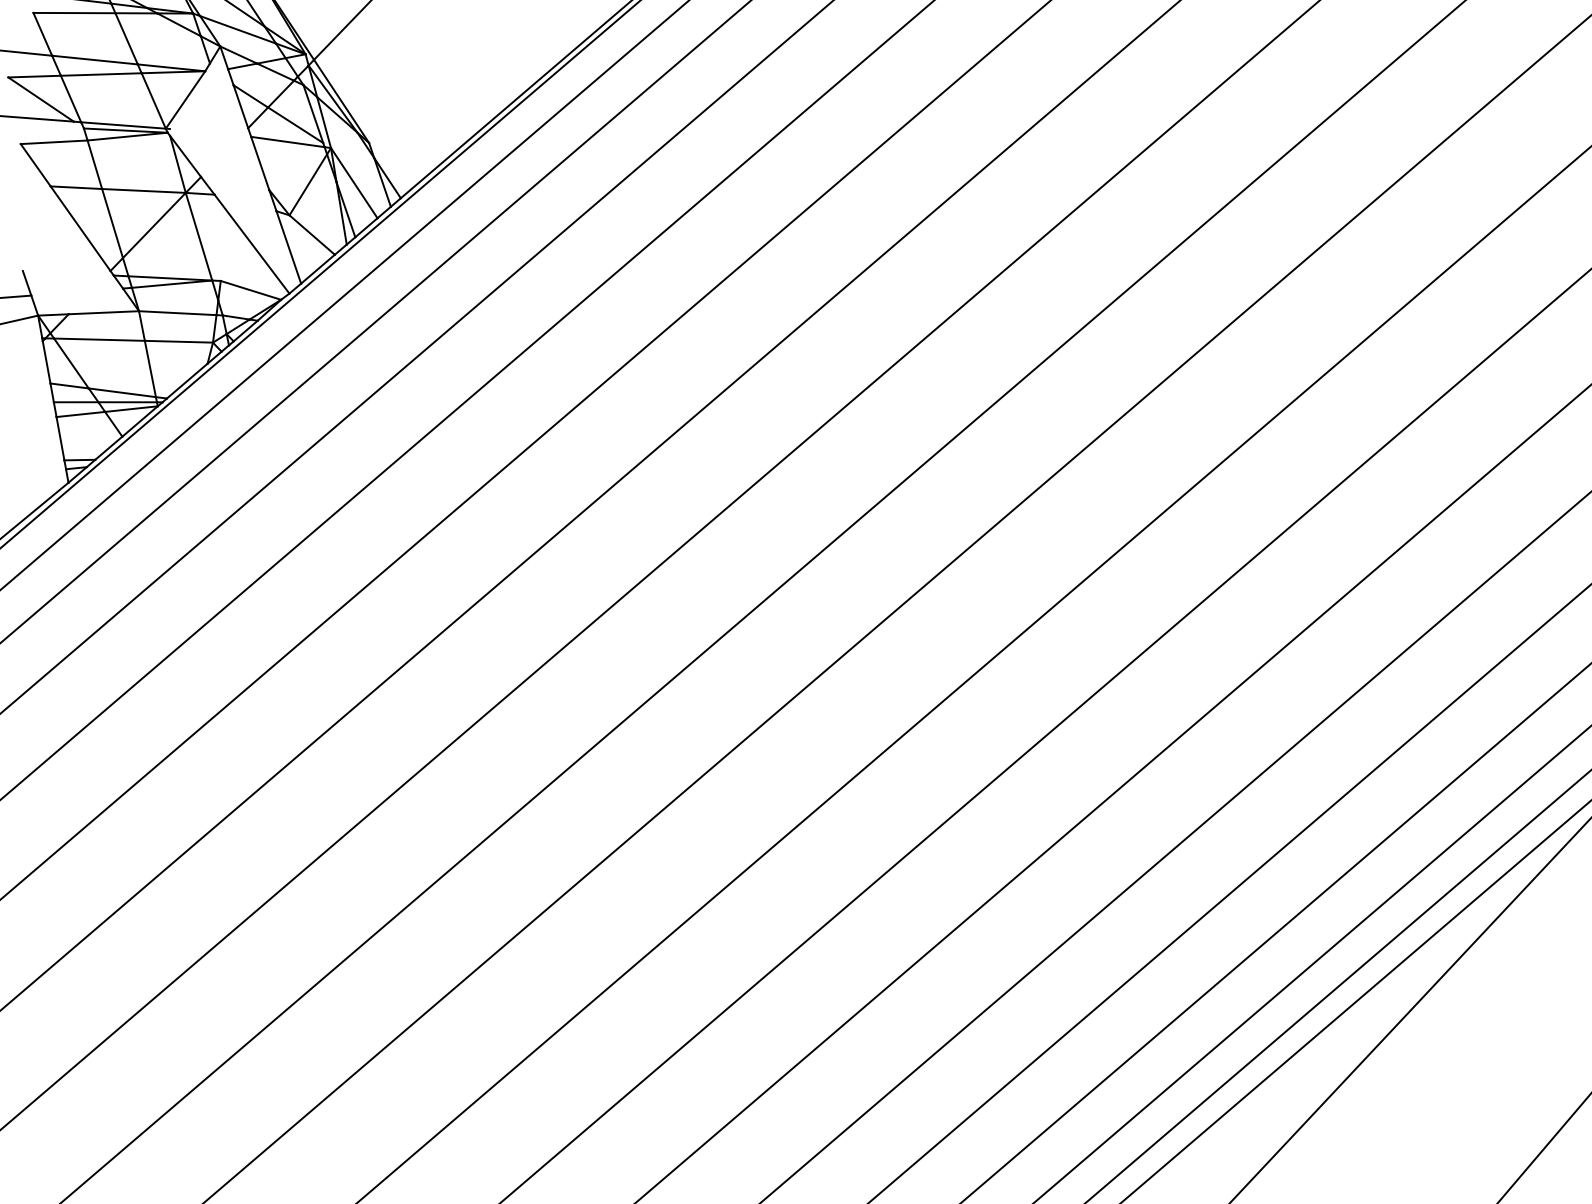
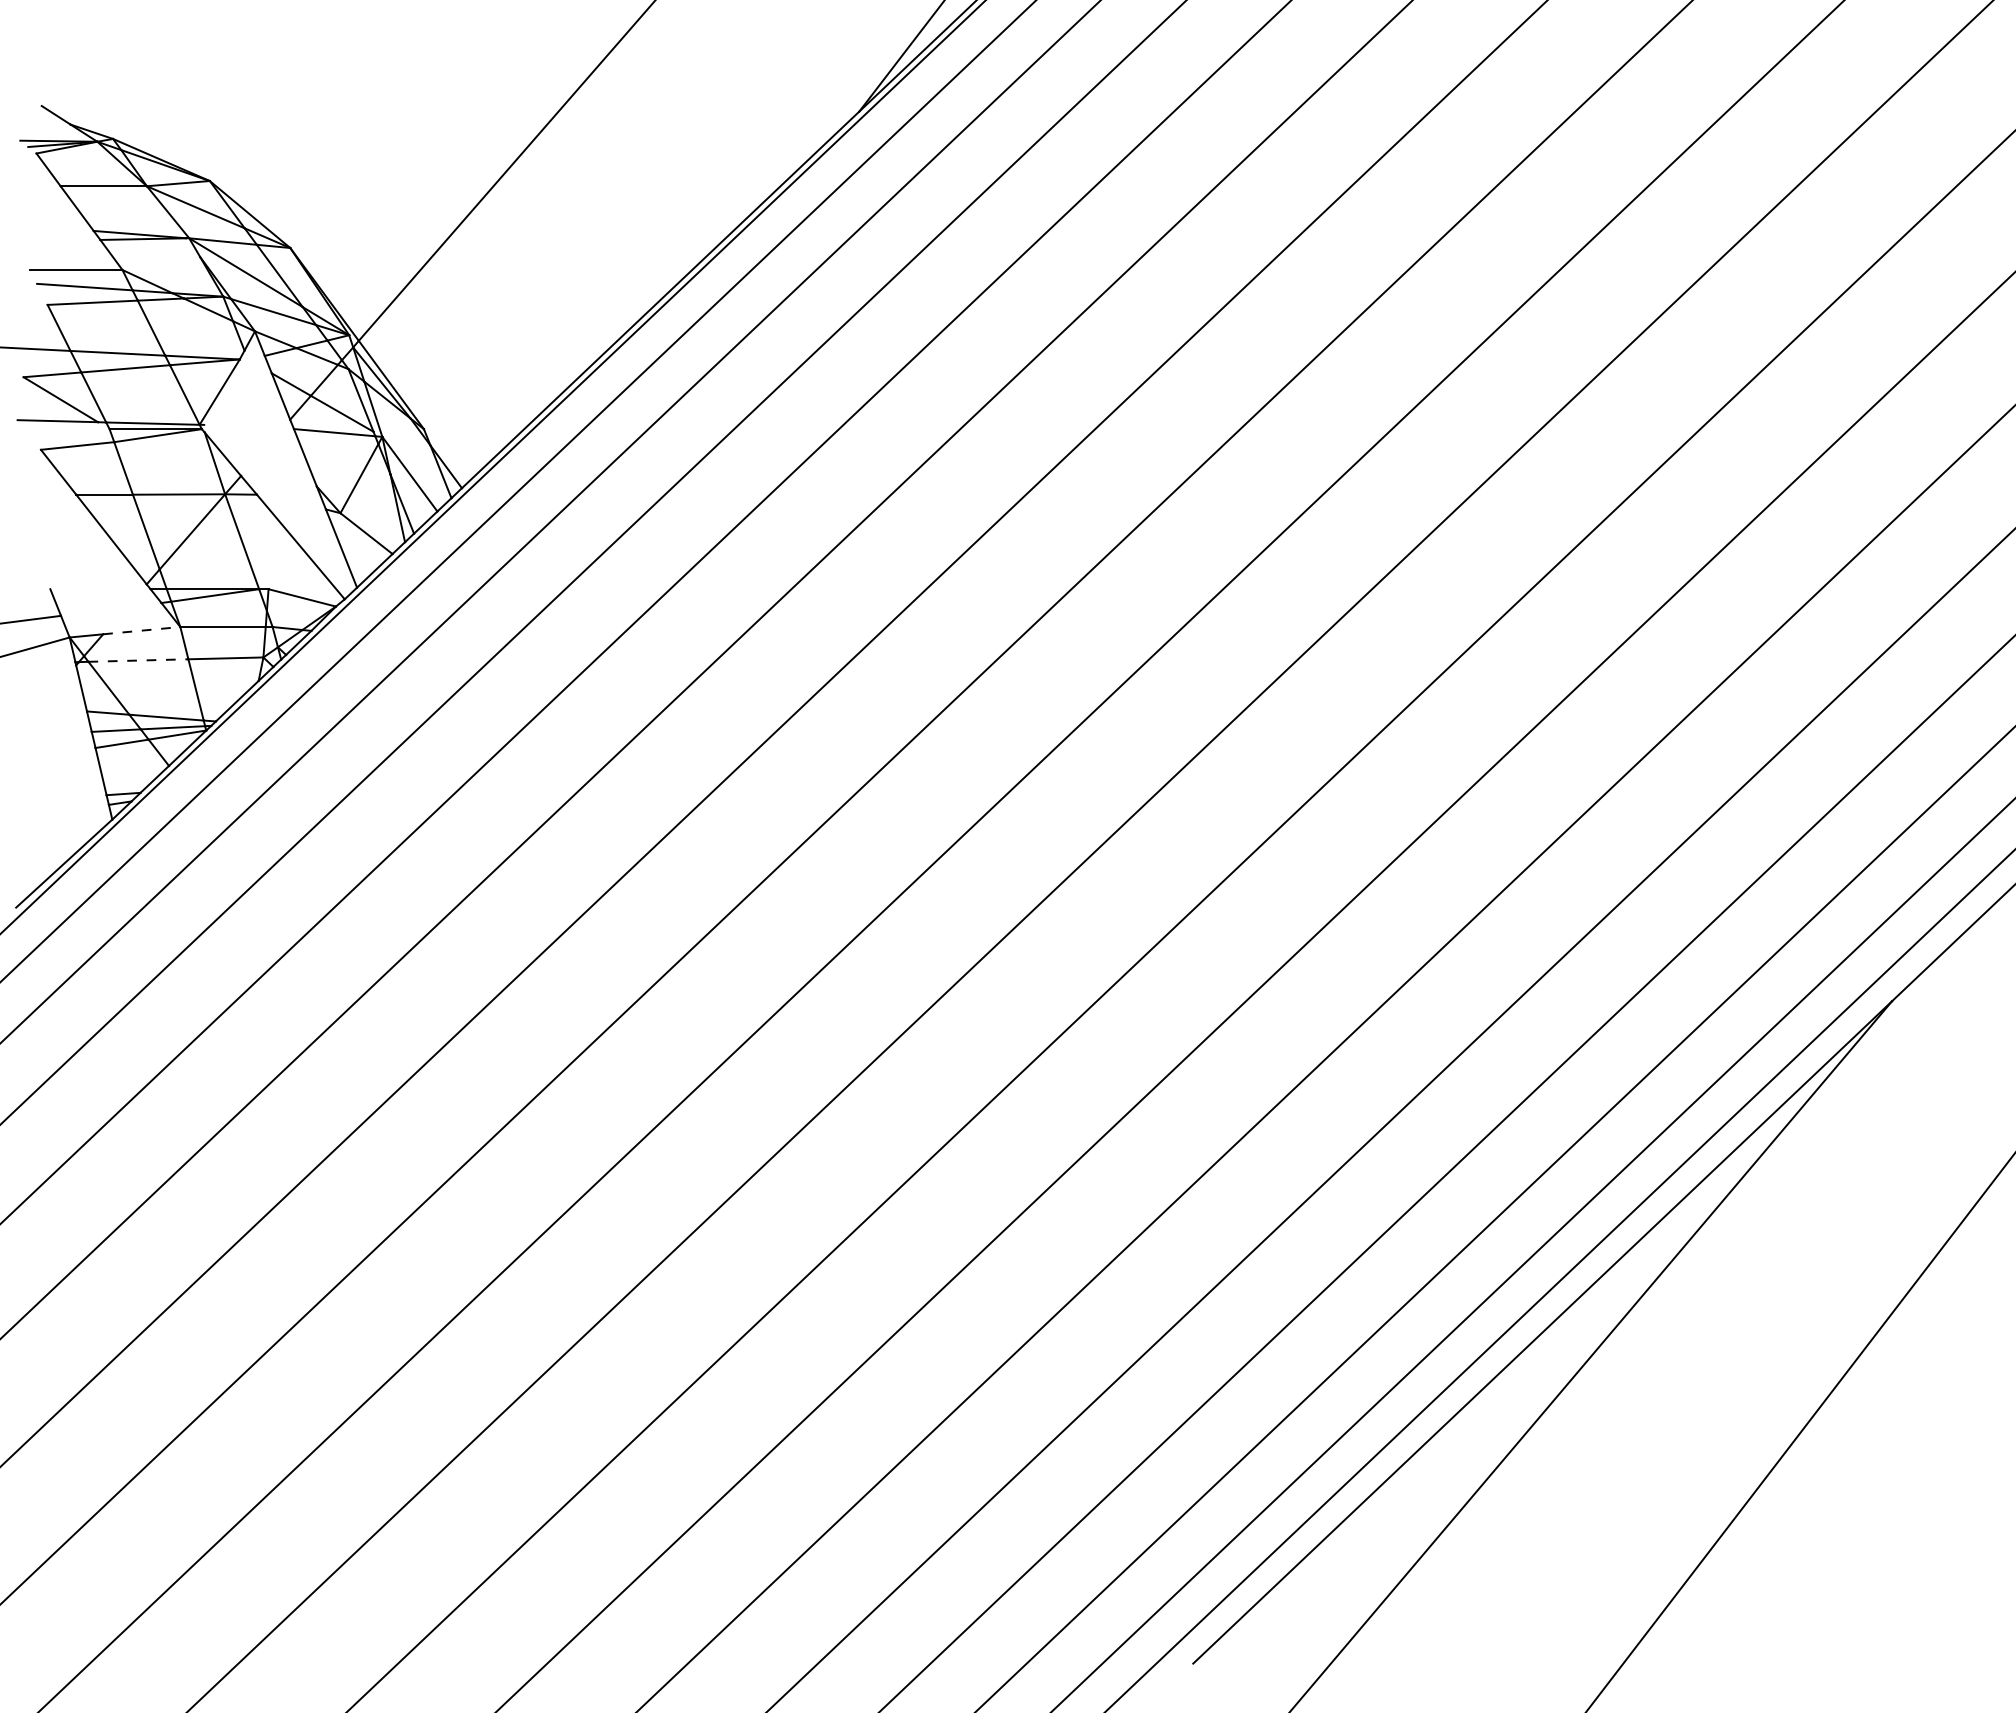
line: (103, 312) -> (141, 630), solid -> dashed
line: (99, 339) -> (138, 660), solid -> dashed

